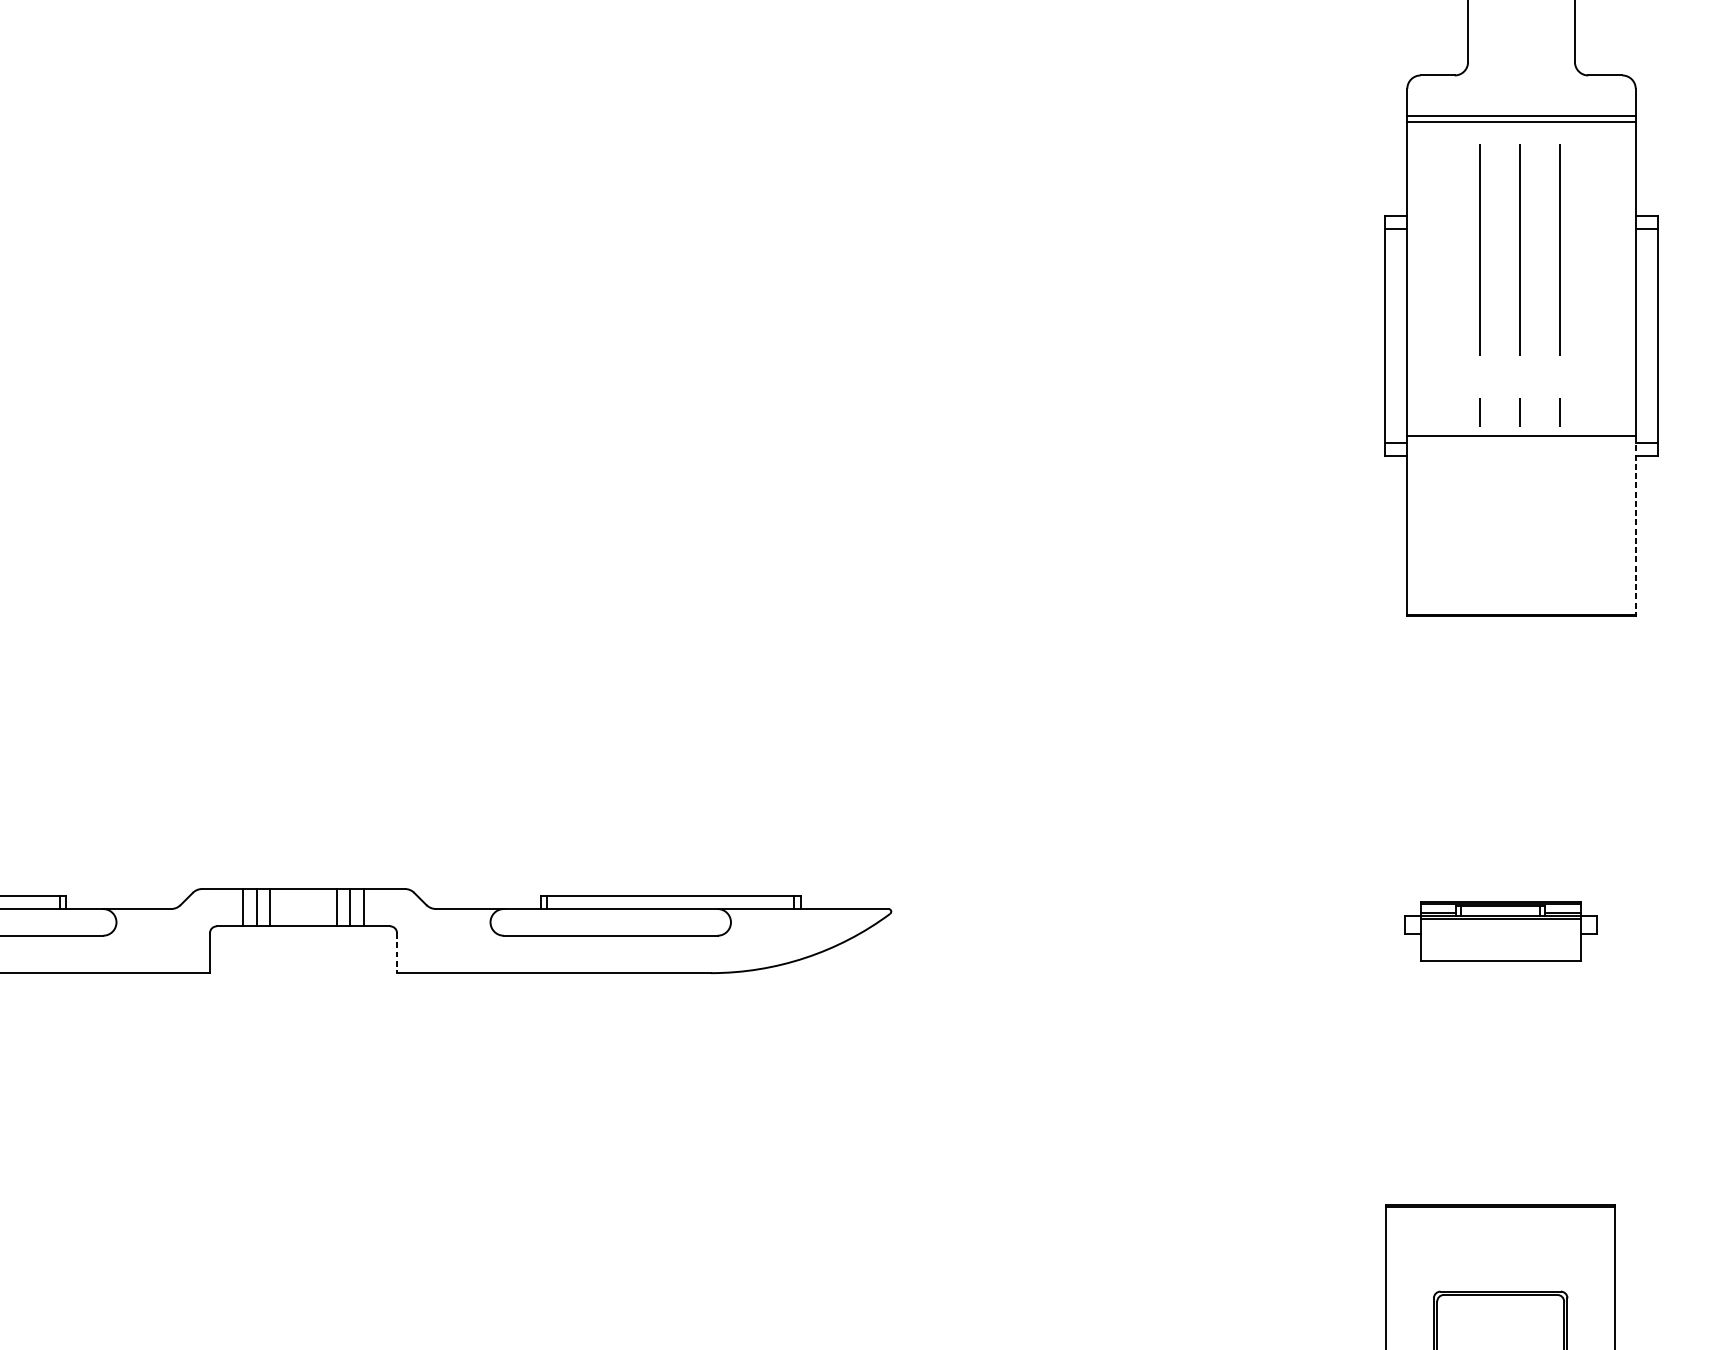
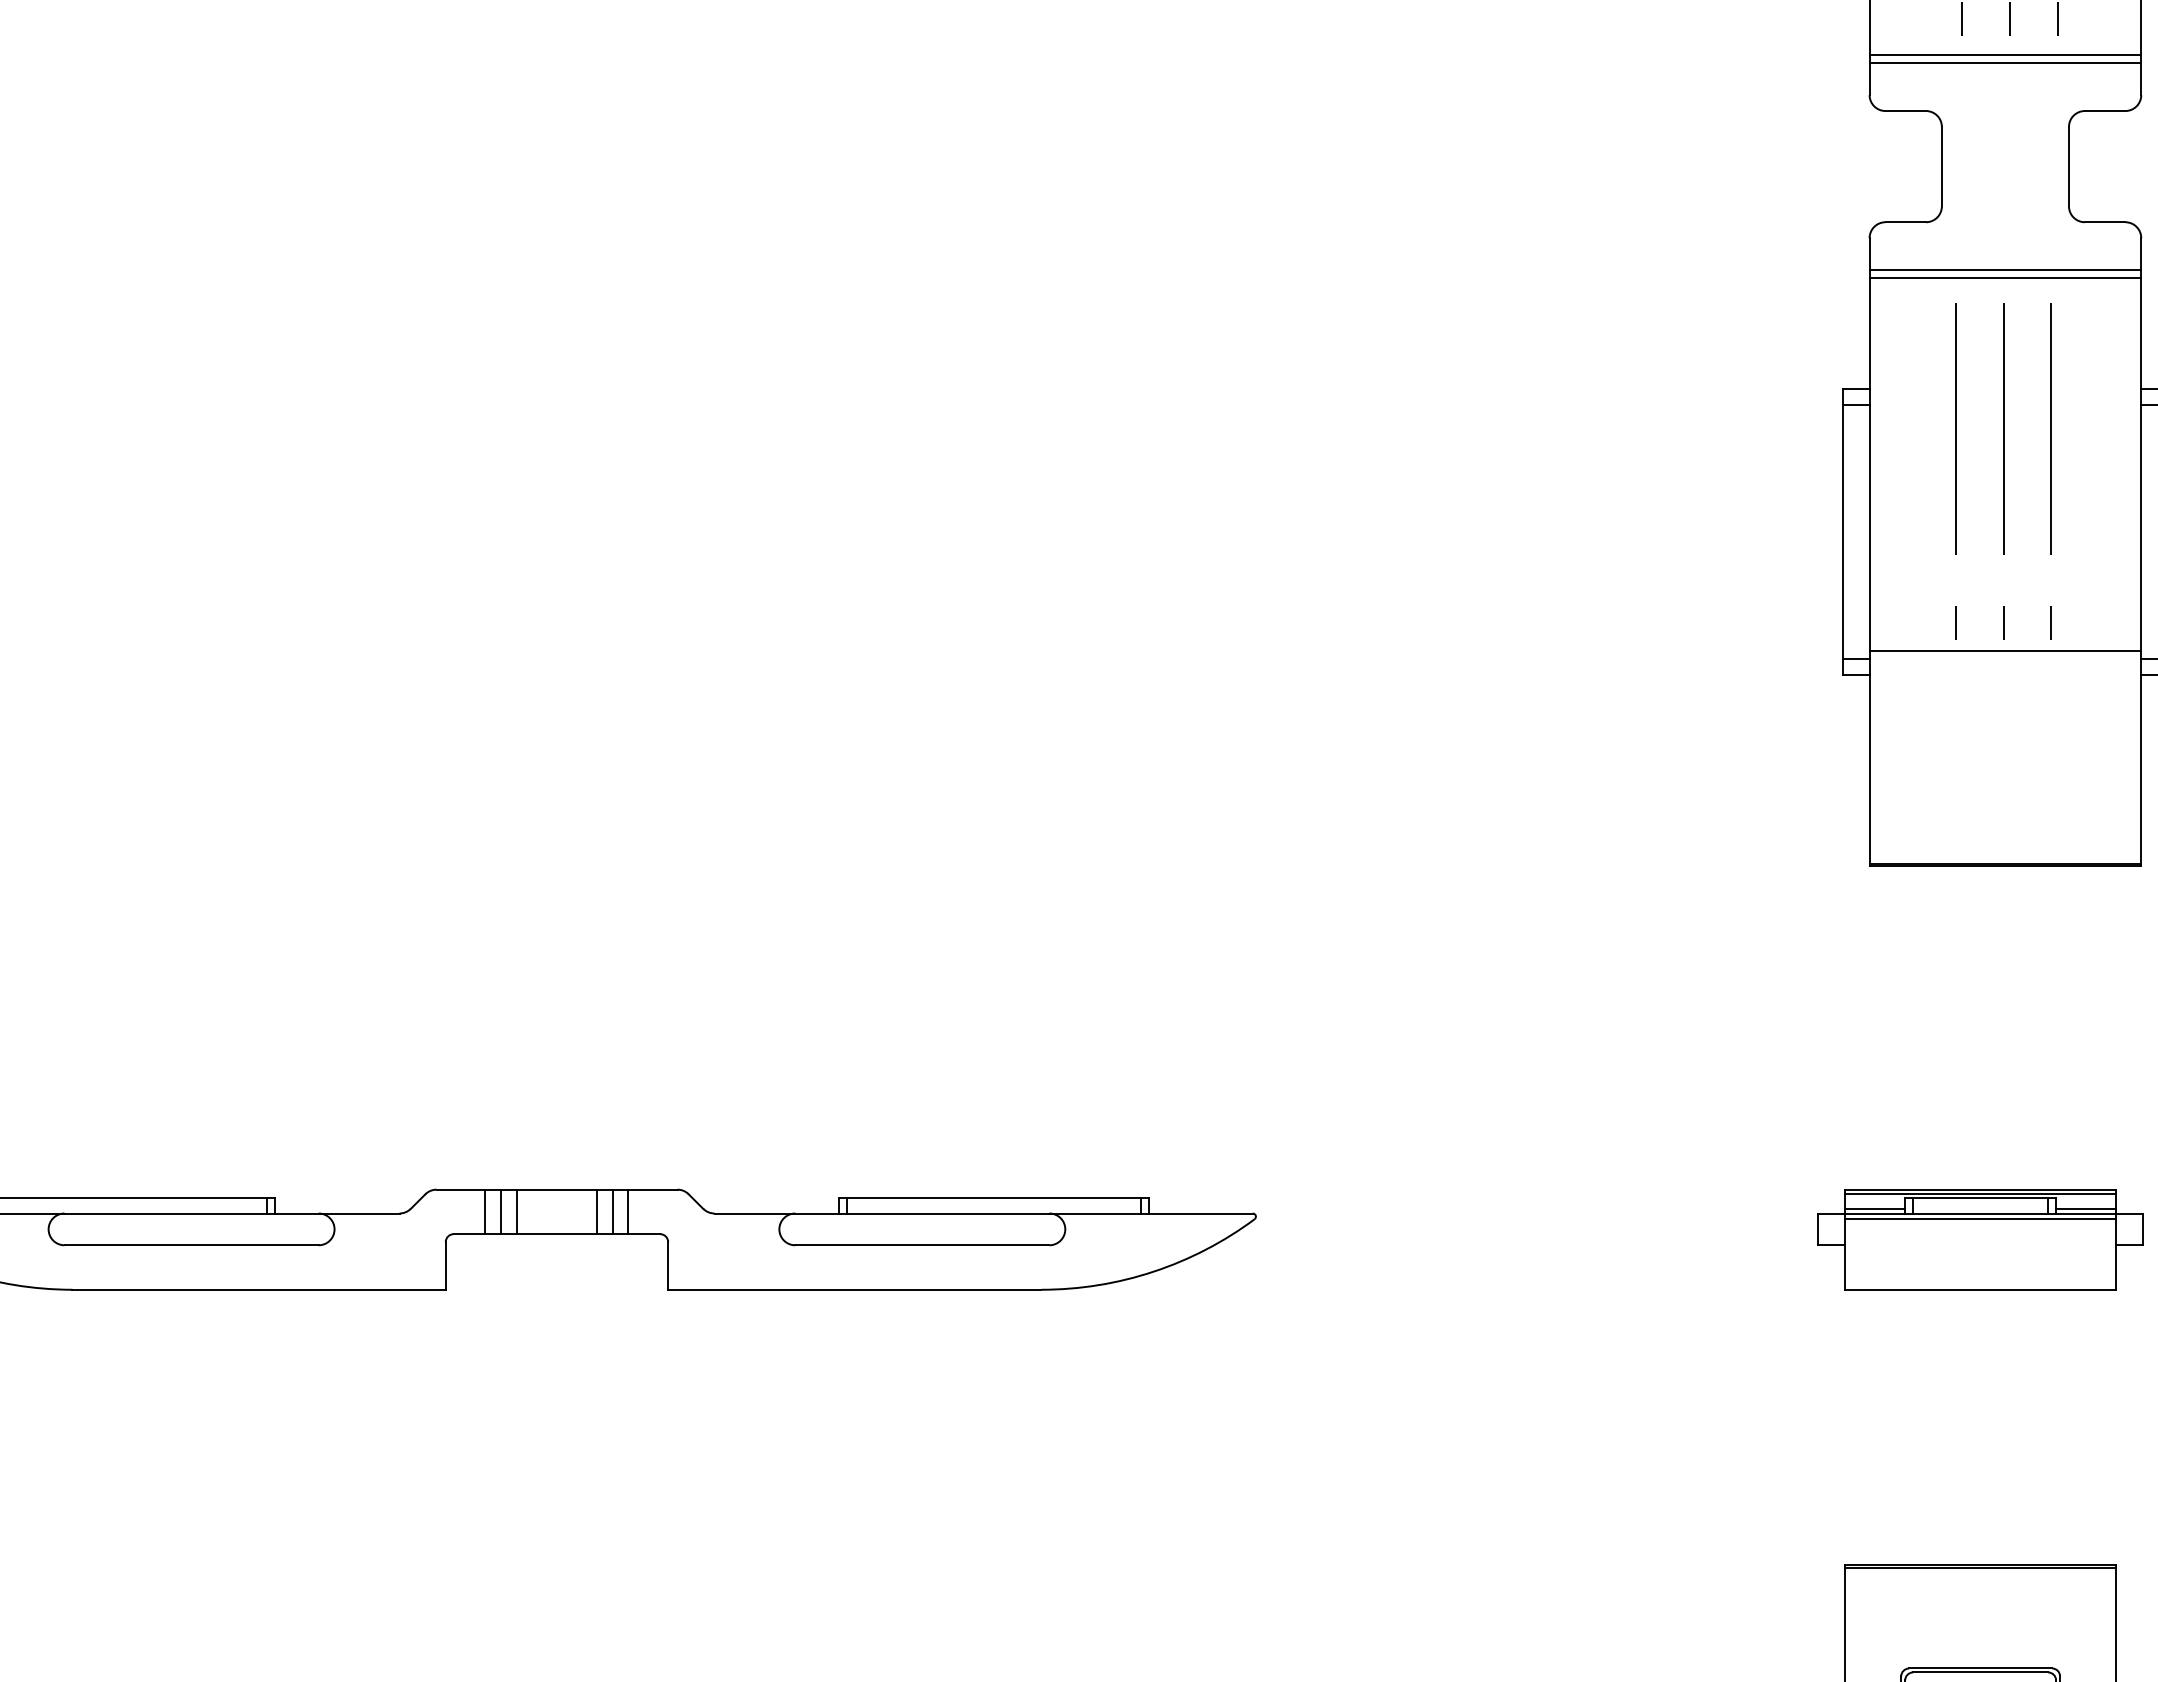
line: (1635, 525) -> (2141, 757), dashed -> solid
part: (1500, 930) -> (1980, 1239), size x1.43
line: (397, 952) -> (668, 1265), dashed -> solid

